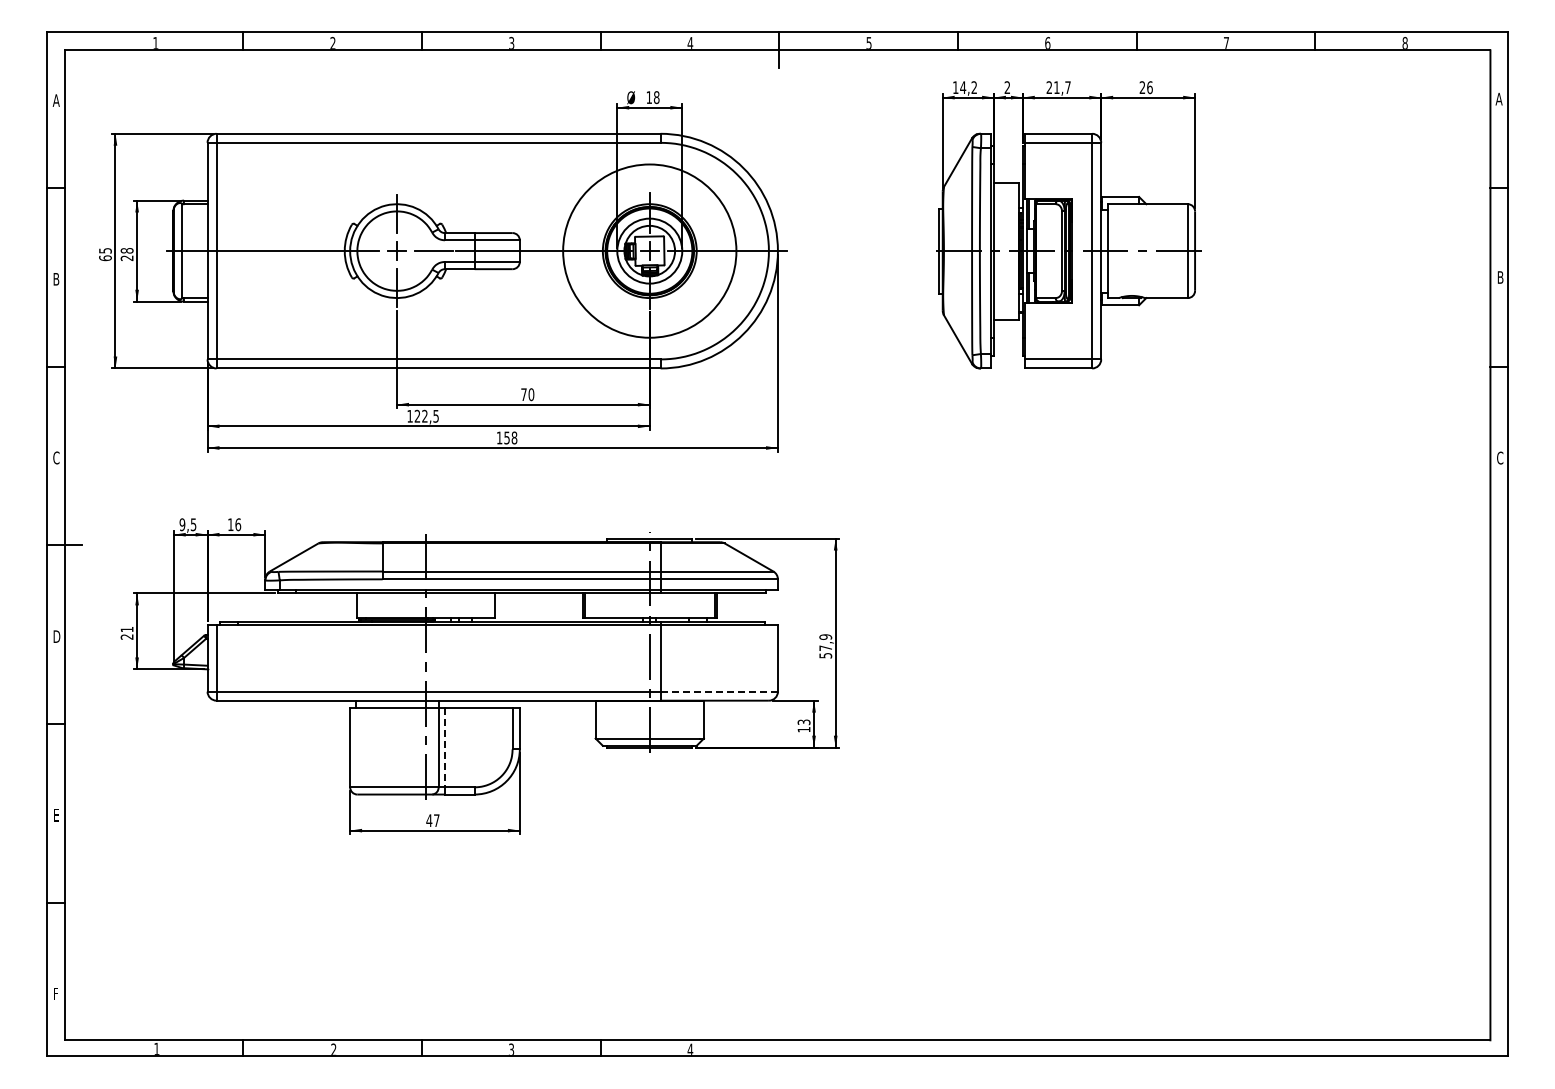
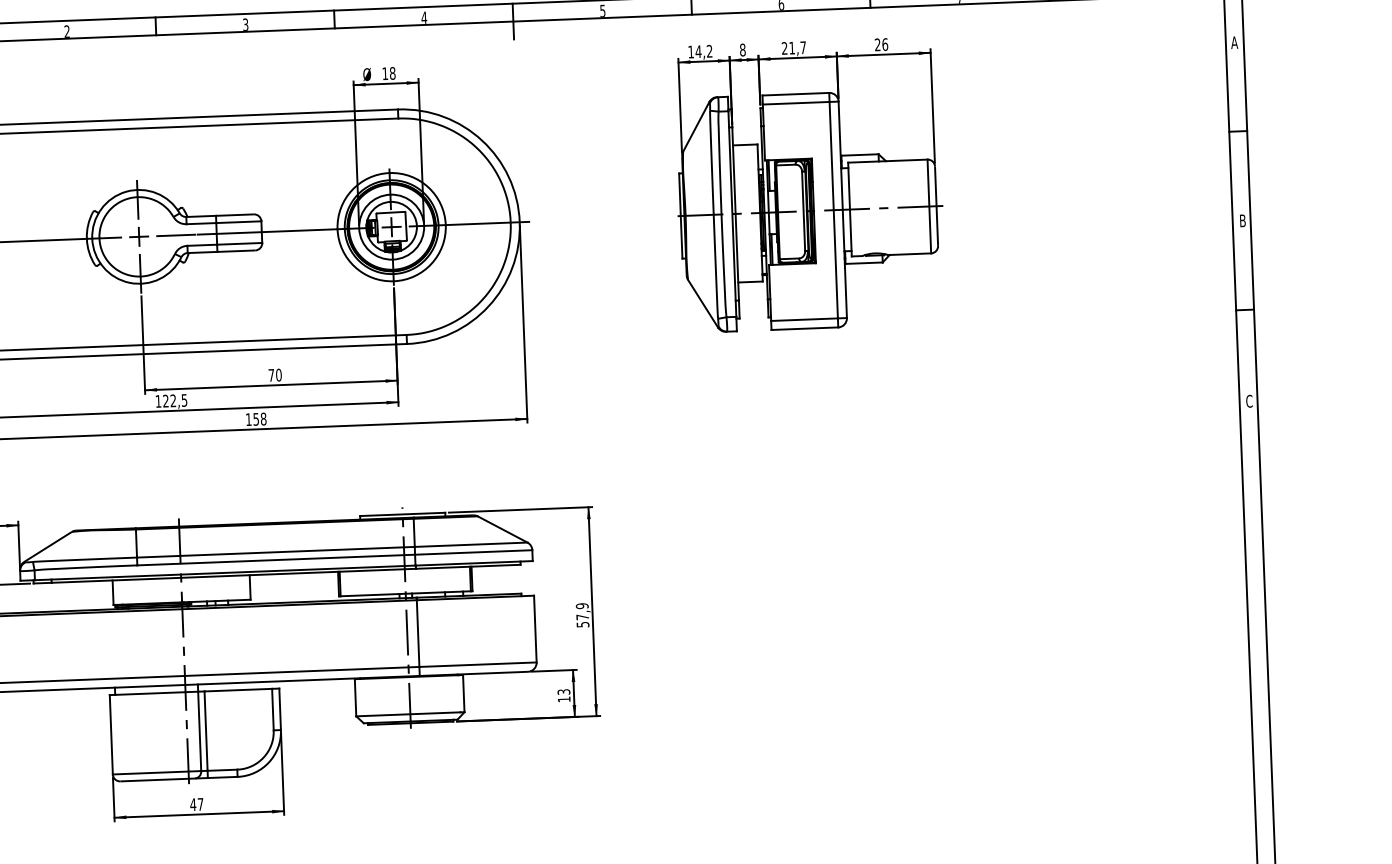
text: (1007, 87) -> (742, 49), 2 -> 8
circle: (649, 250) -> (391, 226), size x0.62
line: (719, 691) -> (478, 664), dashed -> solid
line: (444, 747) -> (205, 731), dashed -> solid

